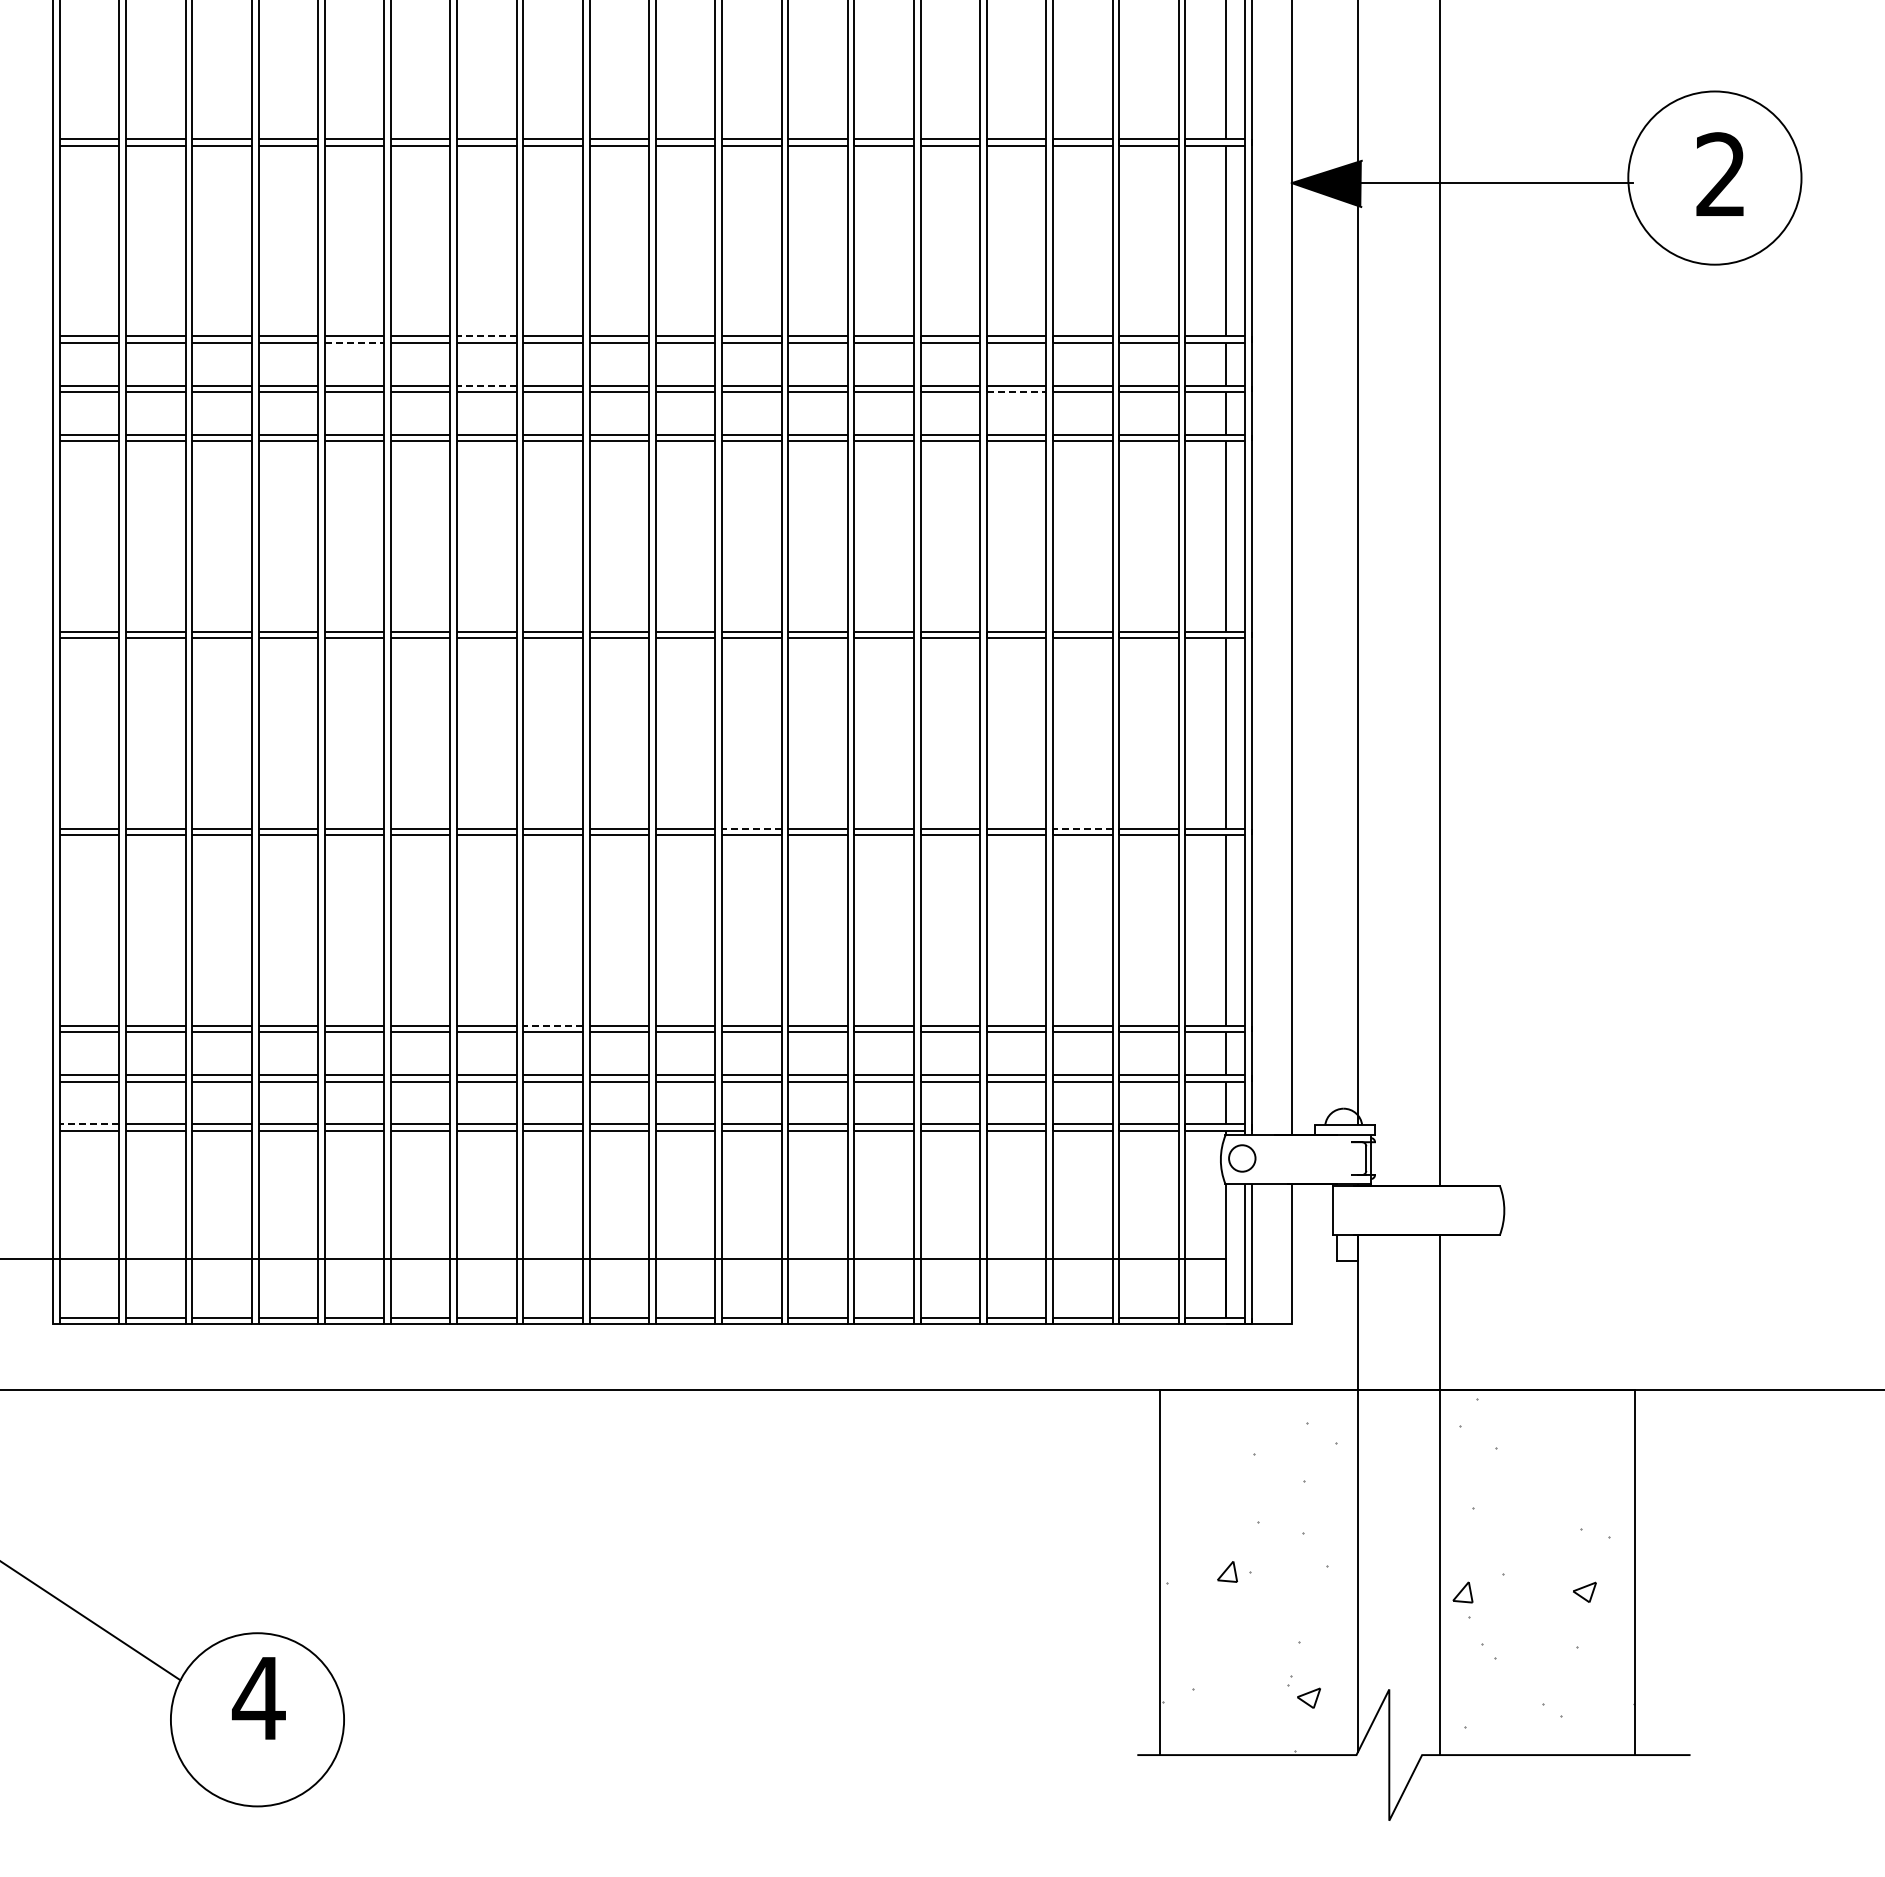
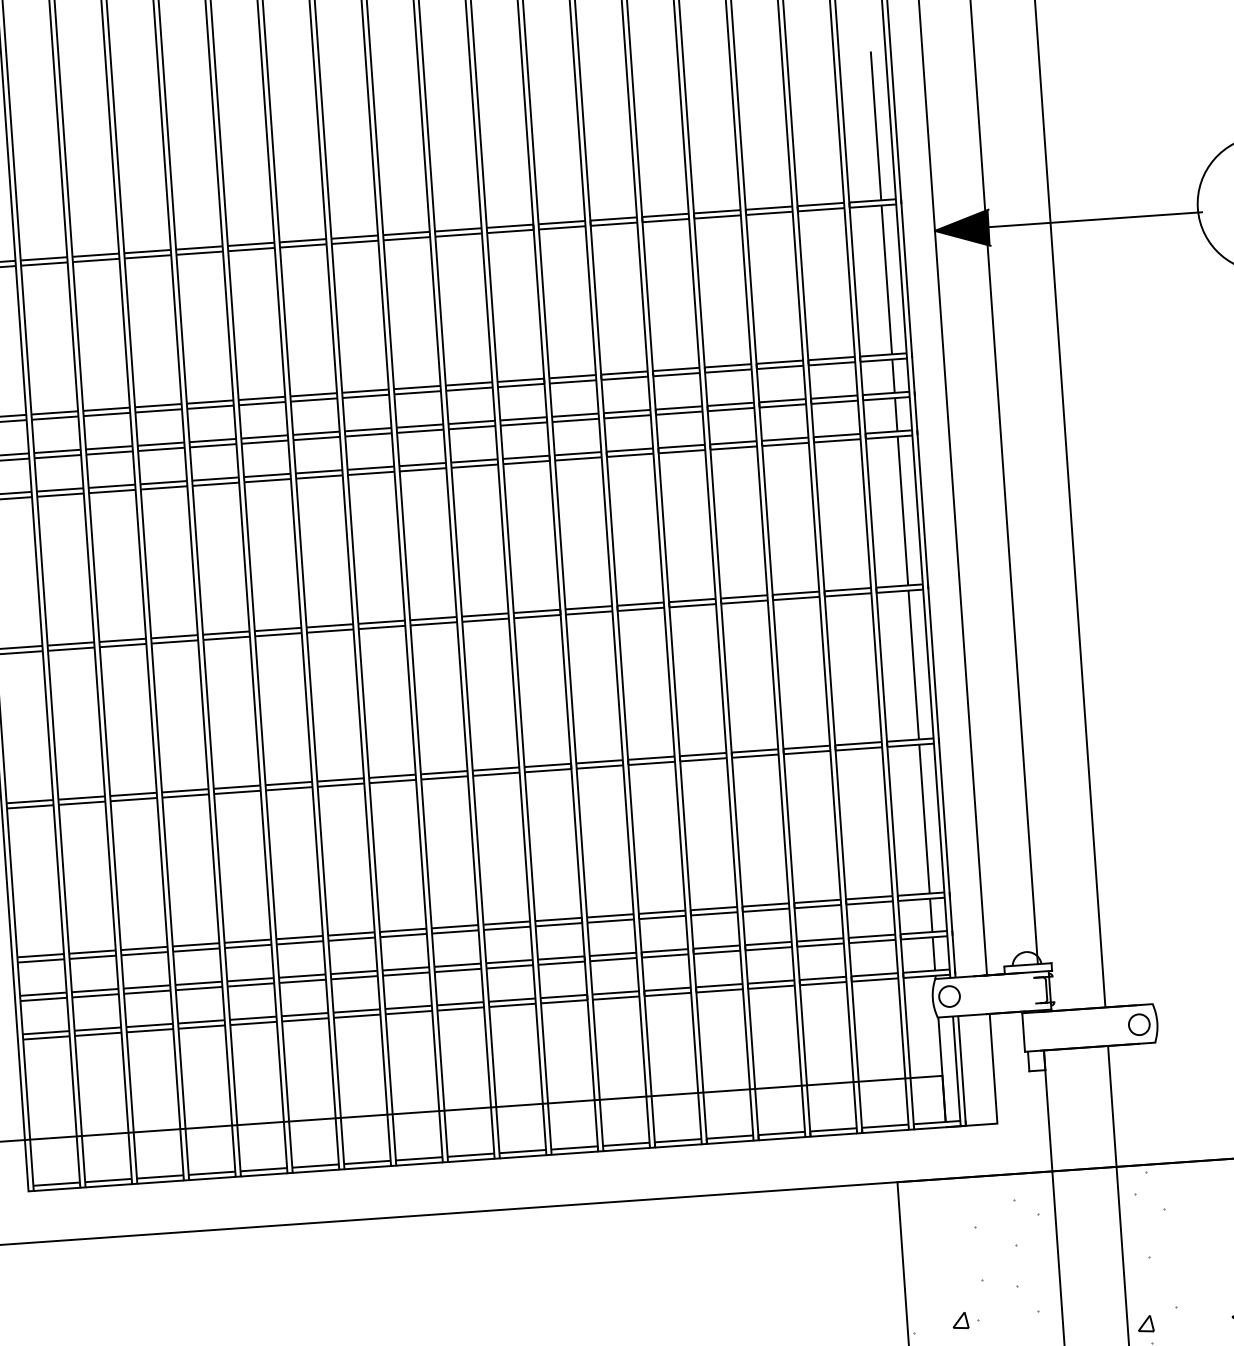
line: (486, 336) -> (313, 394), dashed -> solid
line: (354, 342) -> (210, 406), dashed -> solid
line: (486, 385) -> (316, 433), dashed -> solid
line: (1016, 392) -> (731, 409), dashed -> solid
line: (751, 828) -> (547, 765), dashed -> solid
line: (1082, 828) -> (806, 747), dashed -> solid
line: (553, 1025) -> (403, 930), dashed -> solid
line: (89, 1124) -> (45, 1033), dashed -> solid
circle: (1481, 1211) -> (1139, 1024), added

